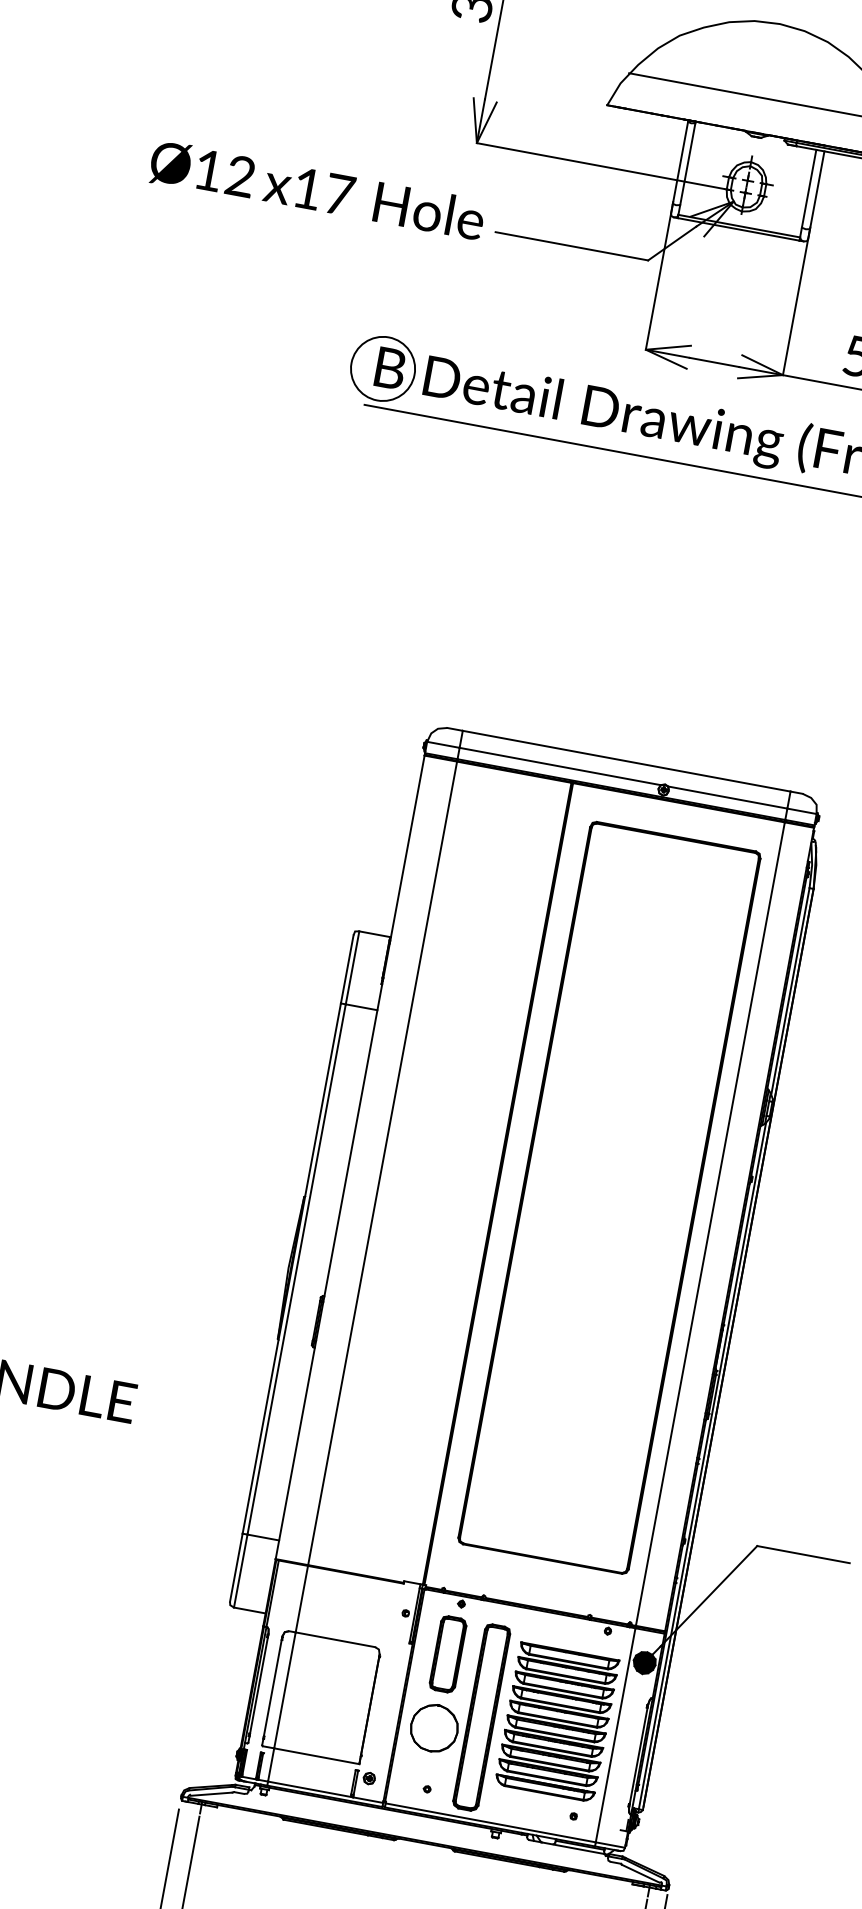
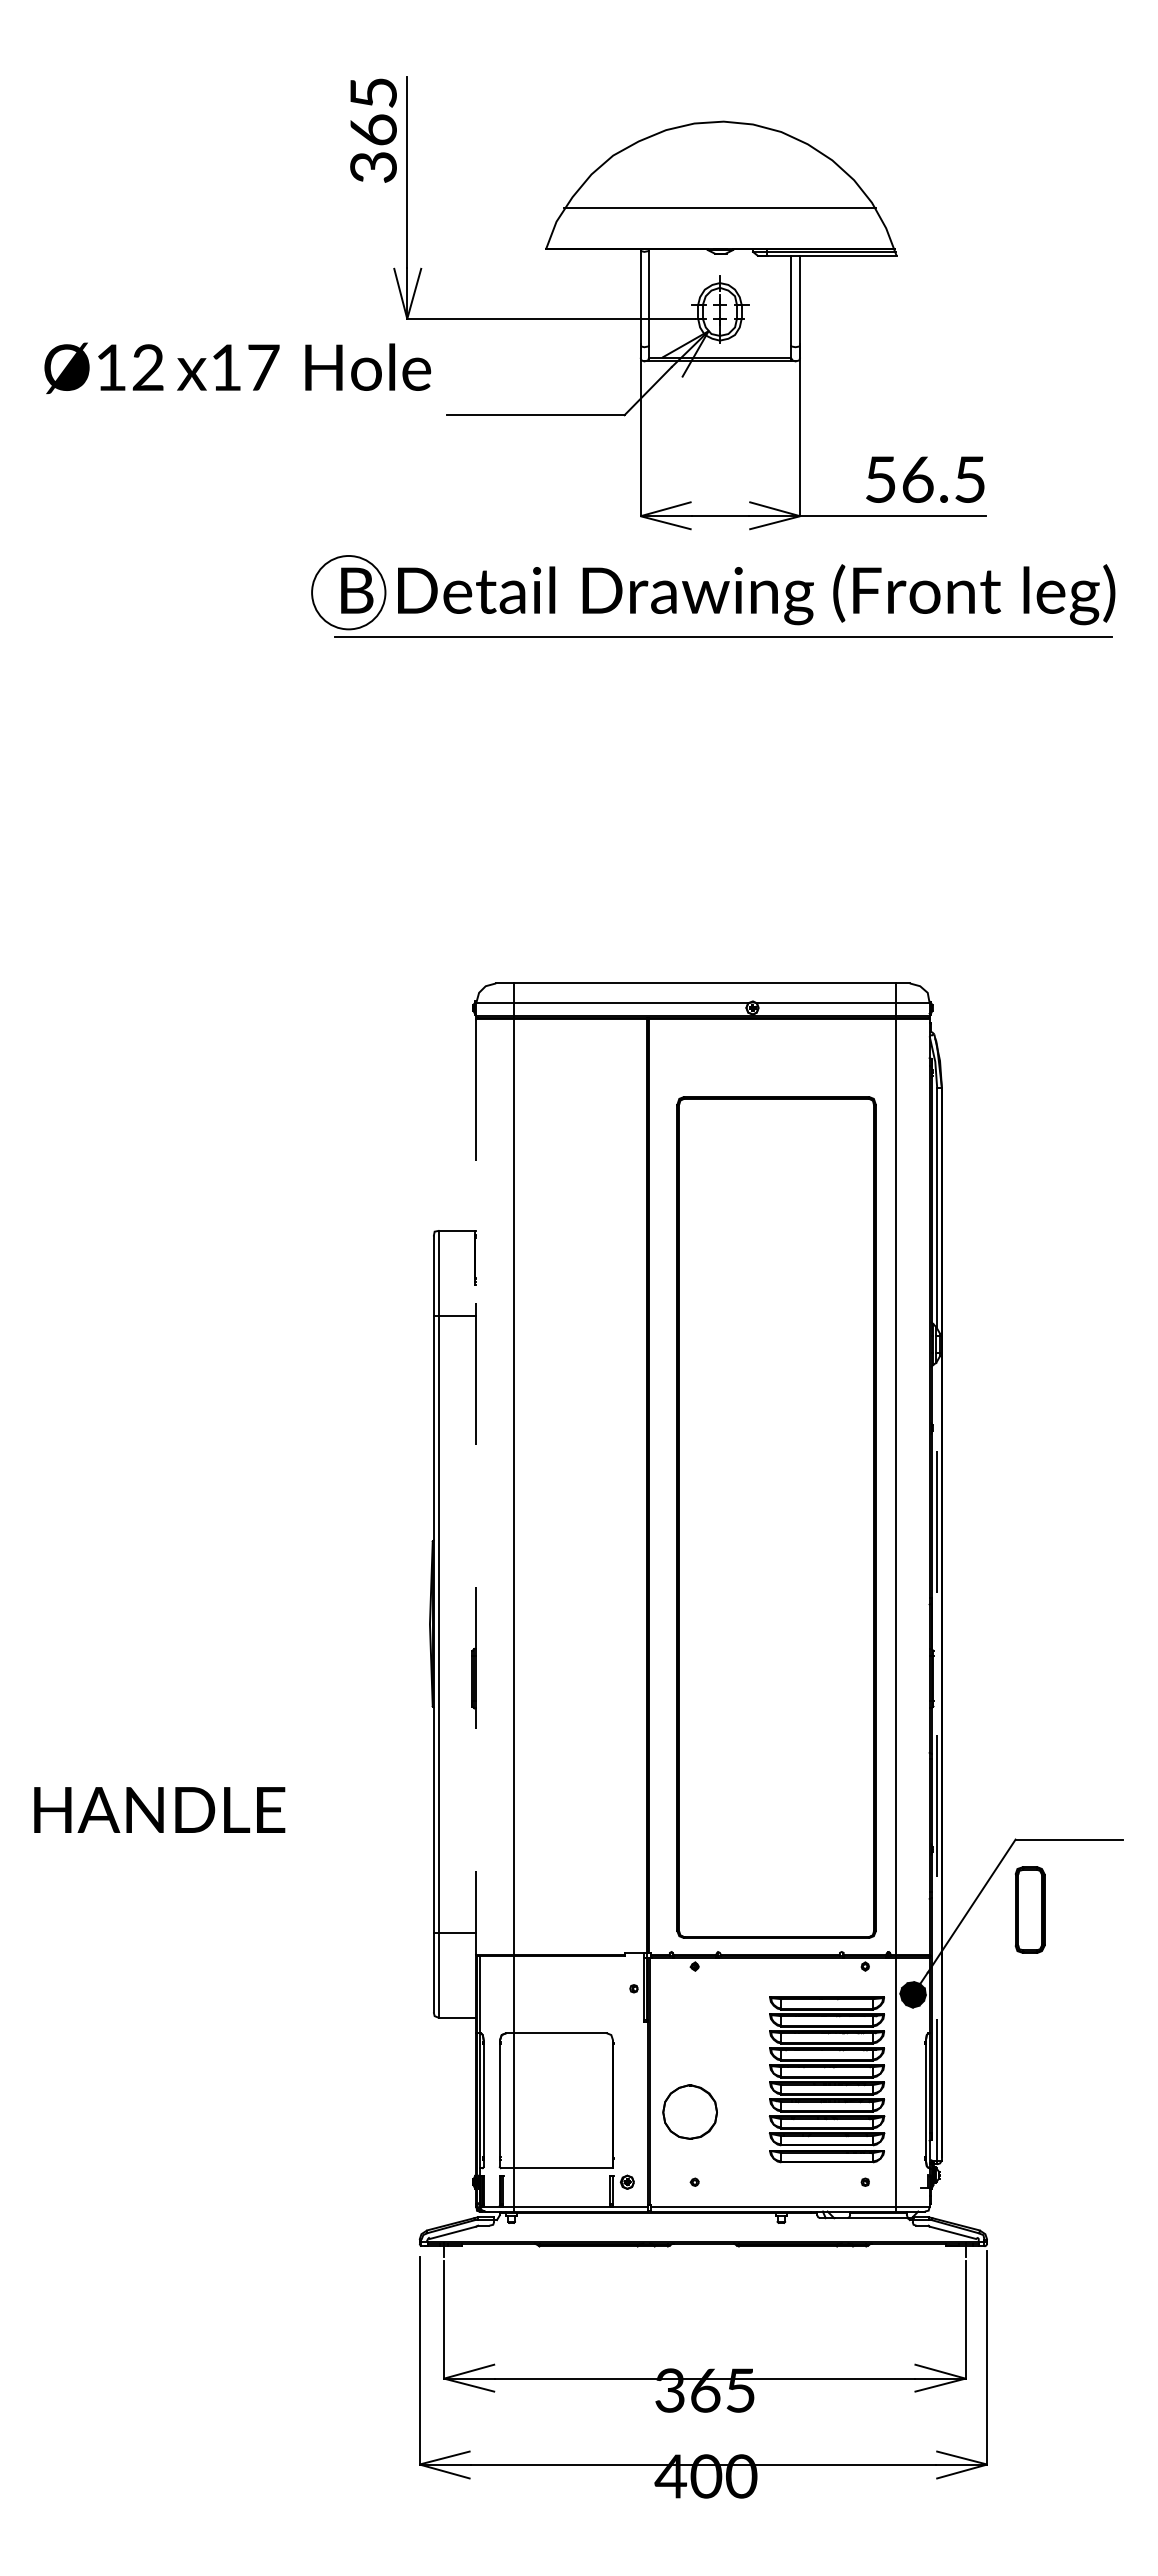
text: (317, 190) -> (237, 367), moved
line: (350, 1157) -> (476, 1487), solid -> dashed
part: (609, 1197) -> (776, 1517), moved
line: (702, 1465) -> (937, 1760), solid -> dashed
part: (447, 1653) -> (1029, 1909), moved
part: (481, 1716) -> (740, 2089), removed

